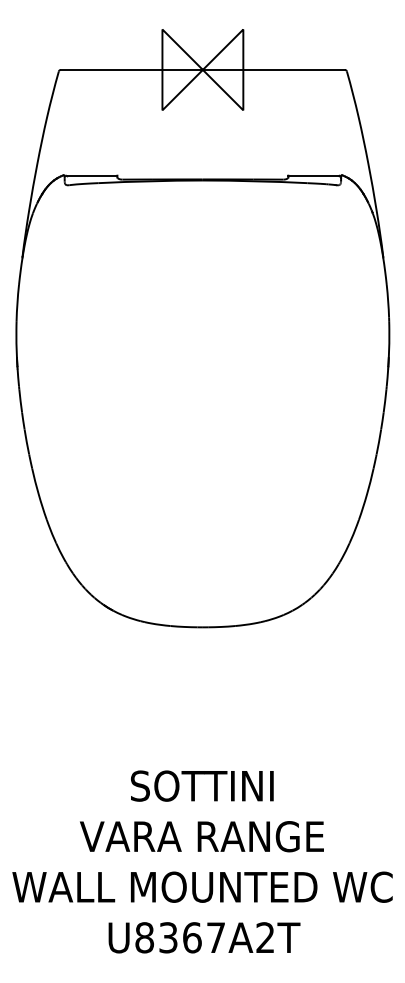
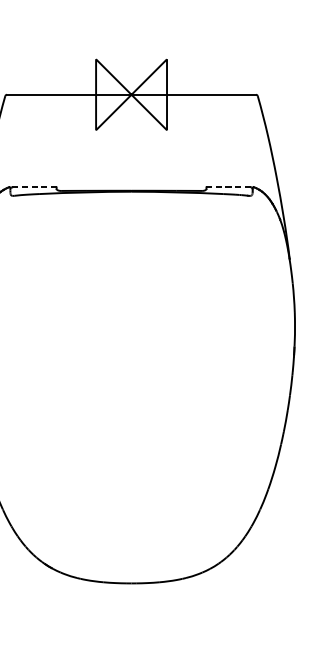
line: (92, 175) -> (34, 187), solid -> dashed
line: (313, 175) -> (228, 187), solid -> dashed

